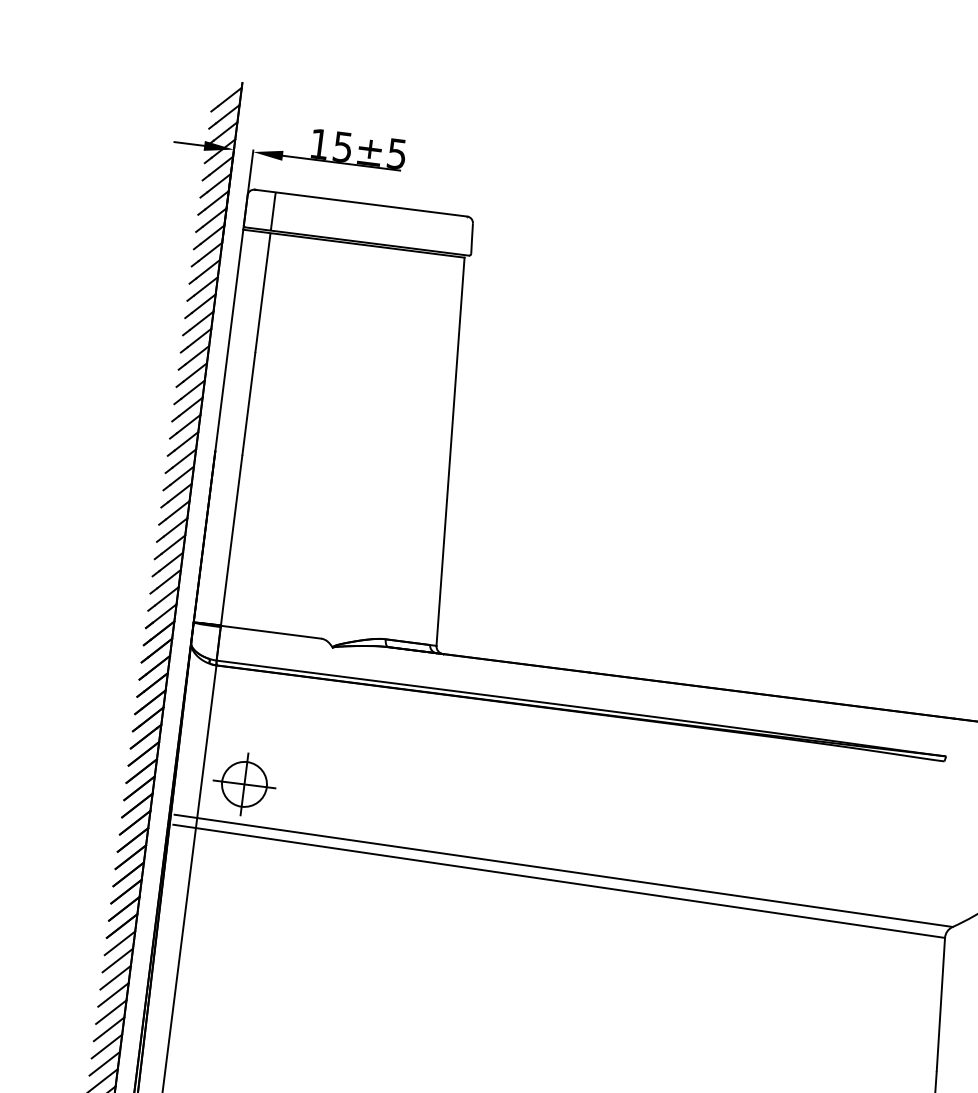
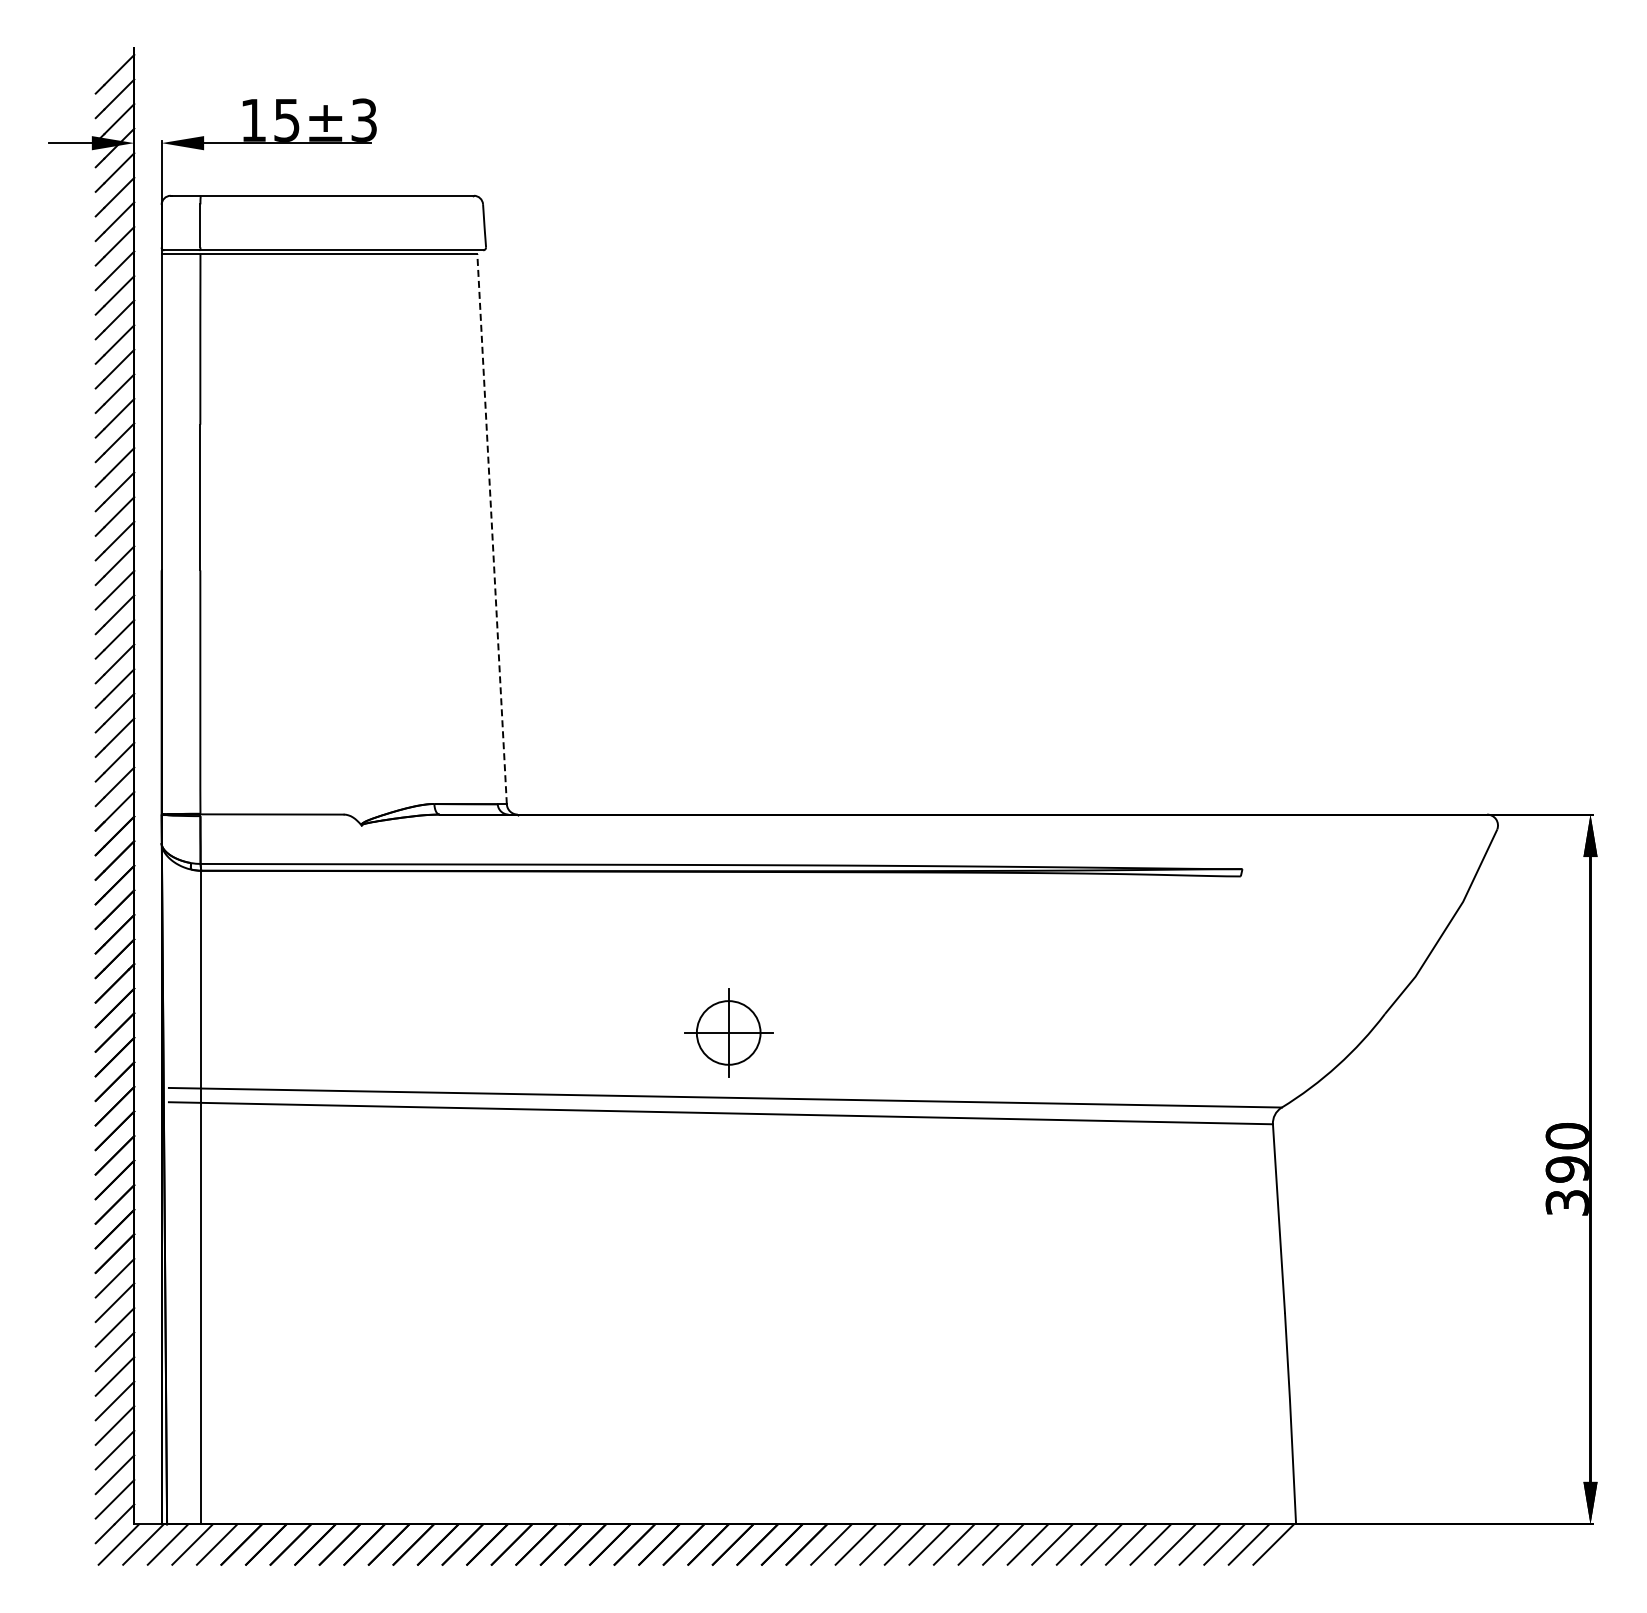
text: (397, 153) -> (364, 119), 15±5 -> 15±3
line: (450, 451) -> (492, 528), solid -> dashed
part: (244, 784) -> (728, 1032), moved

